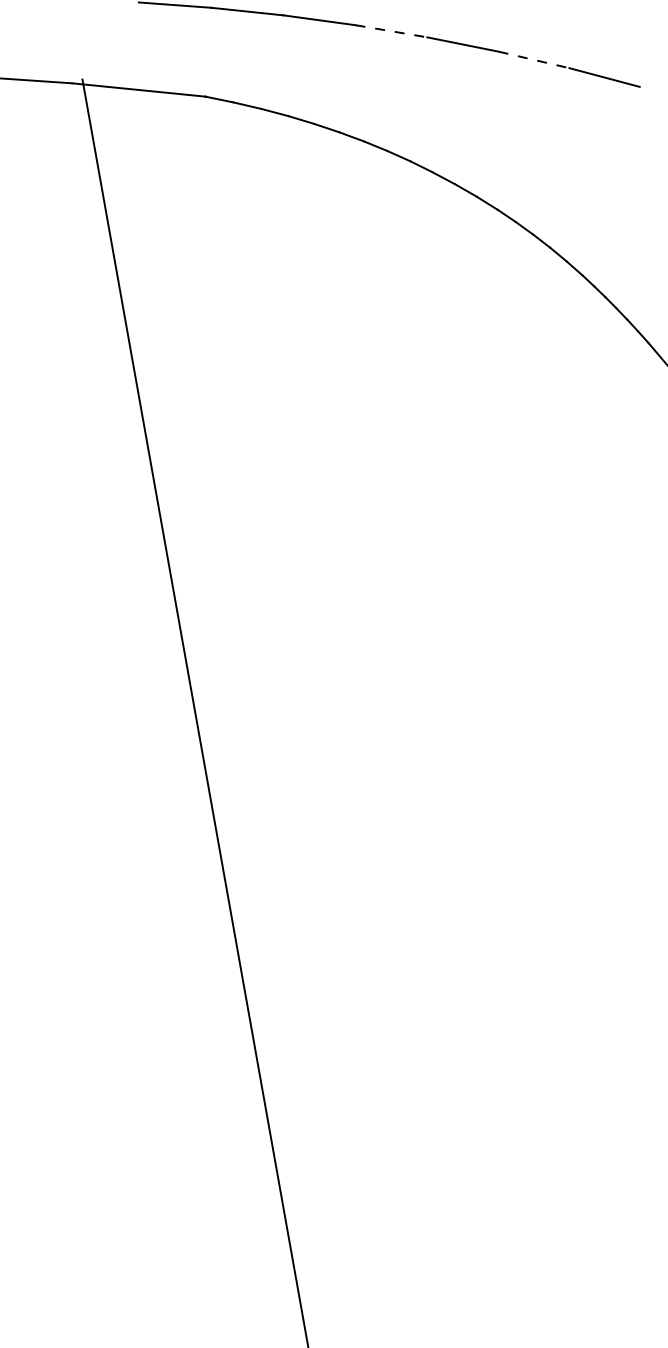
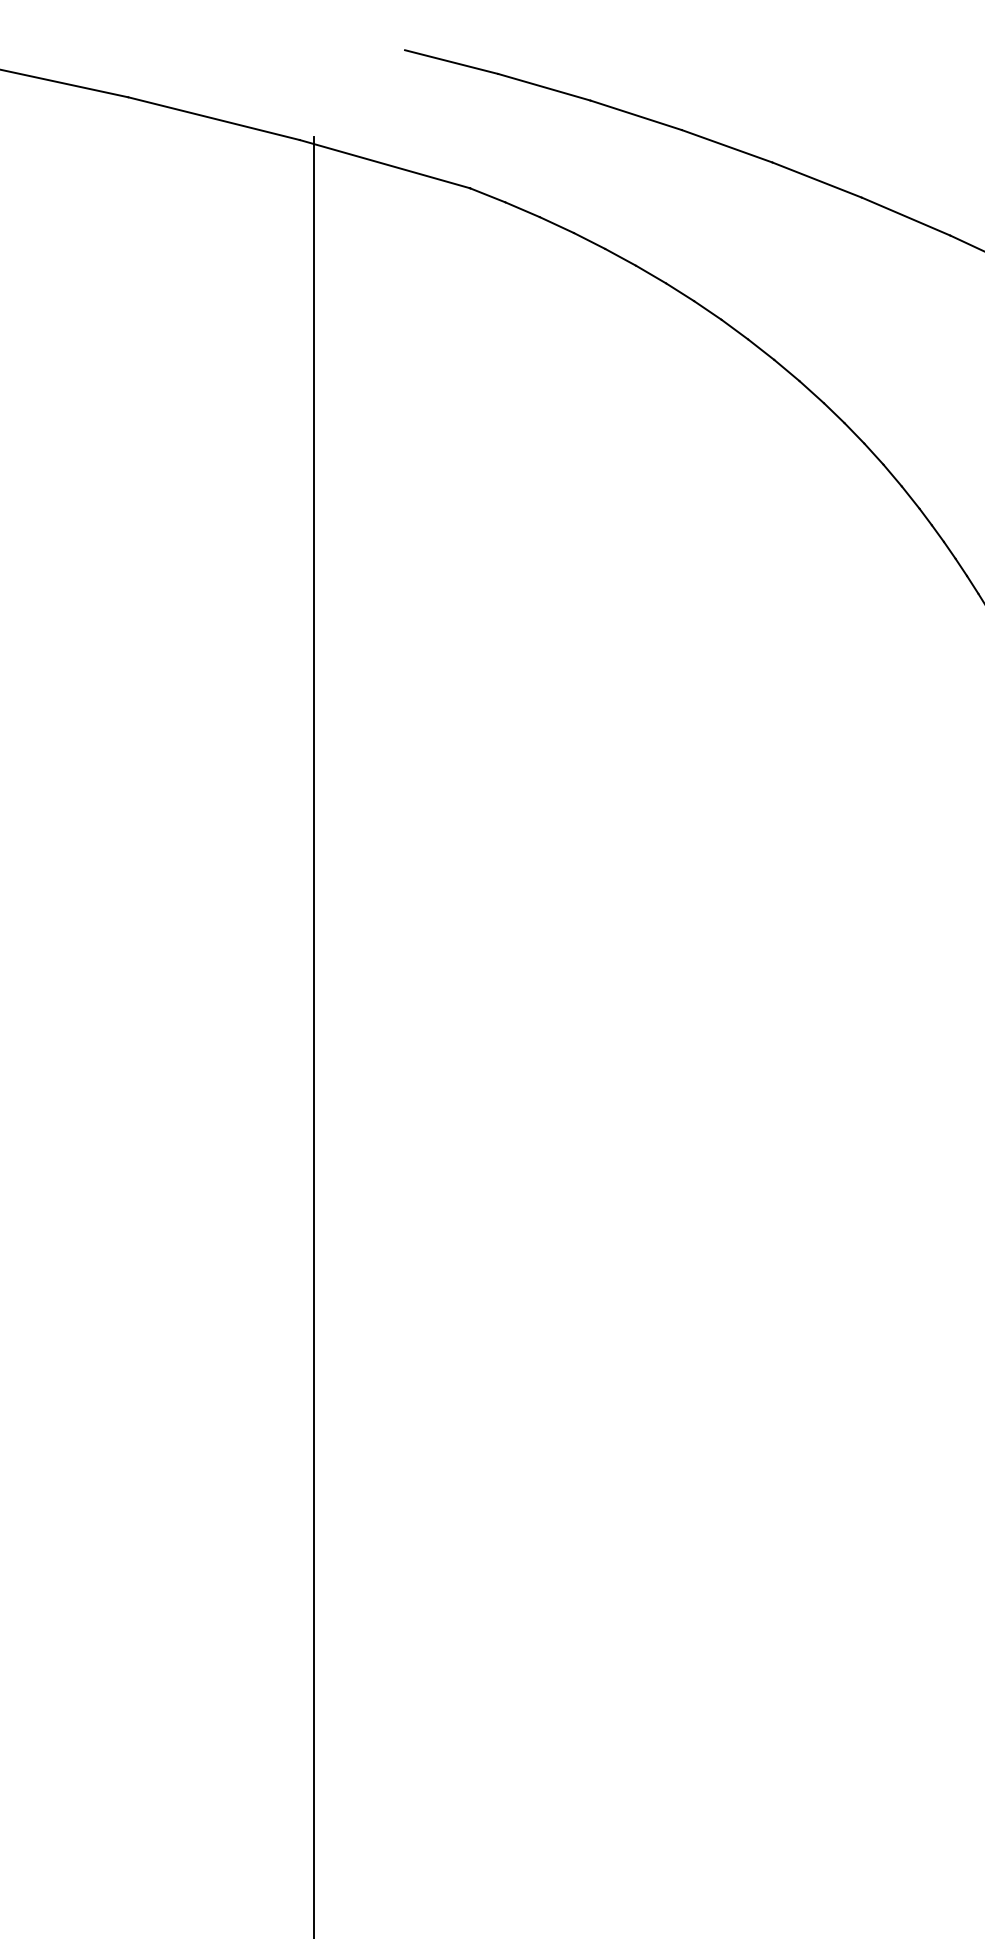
line: (391, 31) -> (727, 146), dashed -> solid
line: (534, 59) -> (906, 216), dashed -> solid

